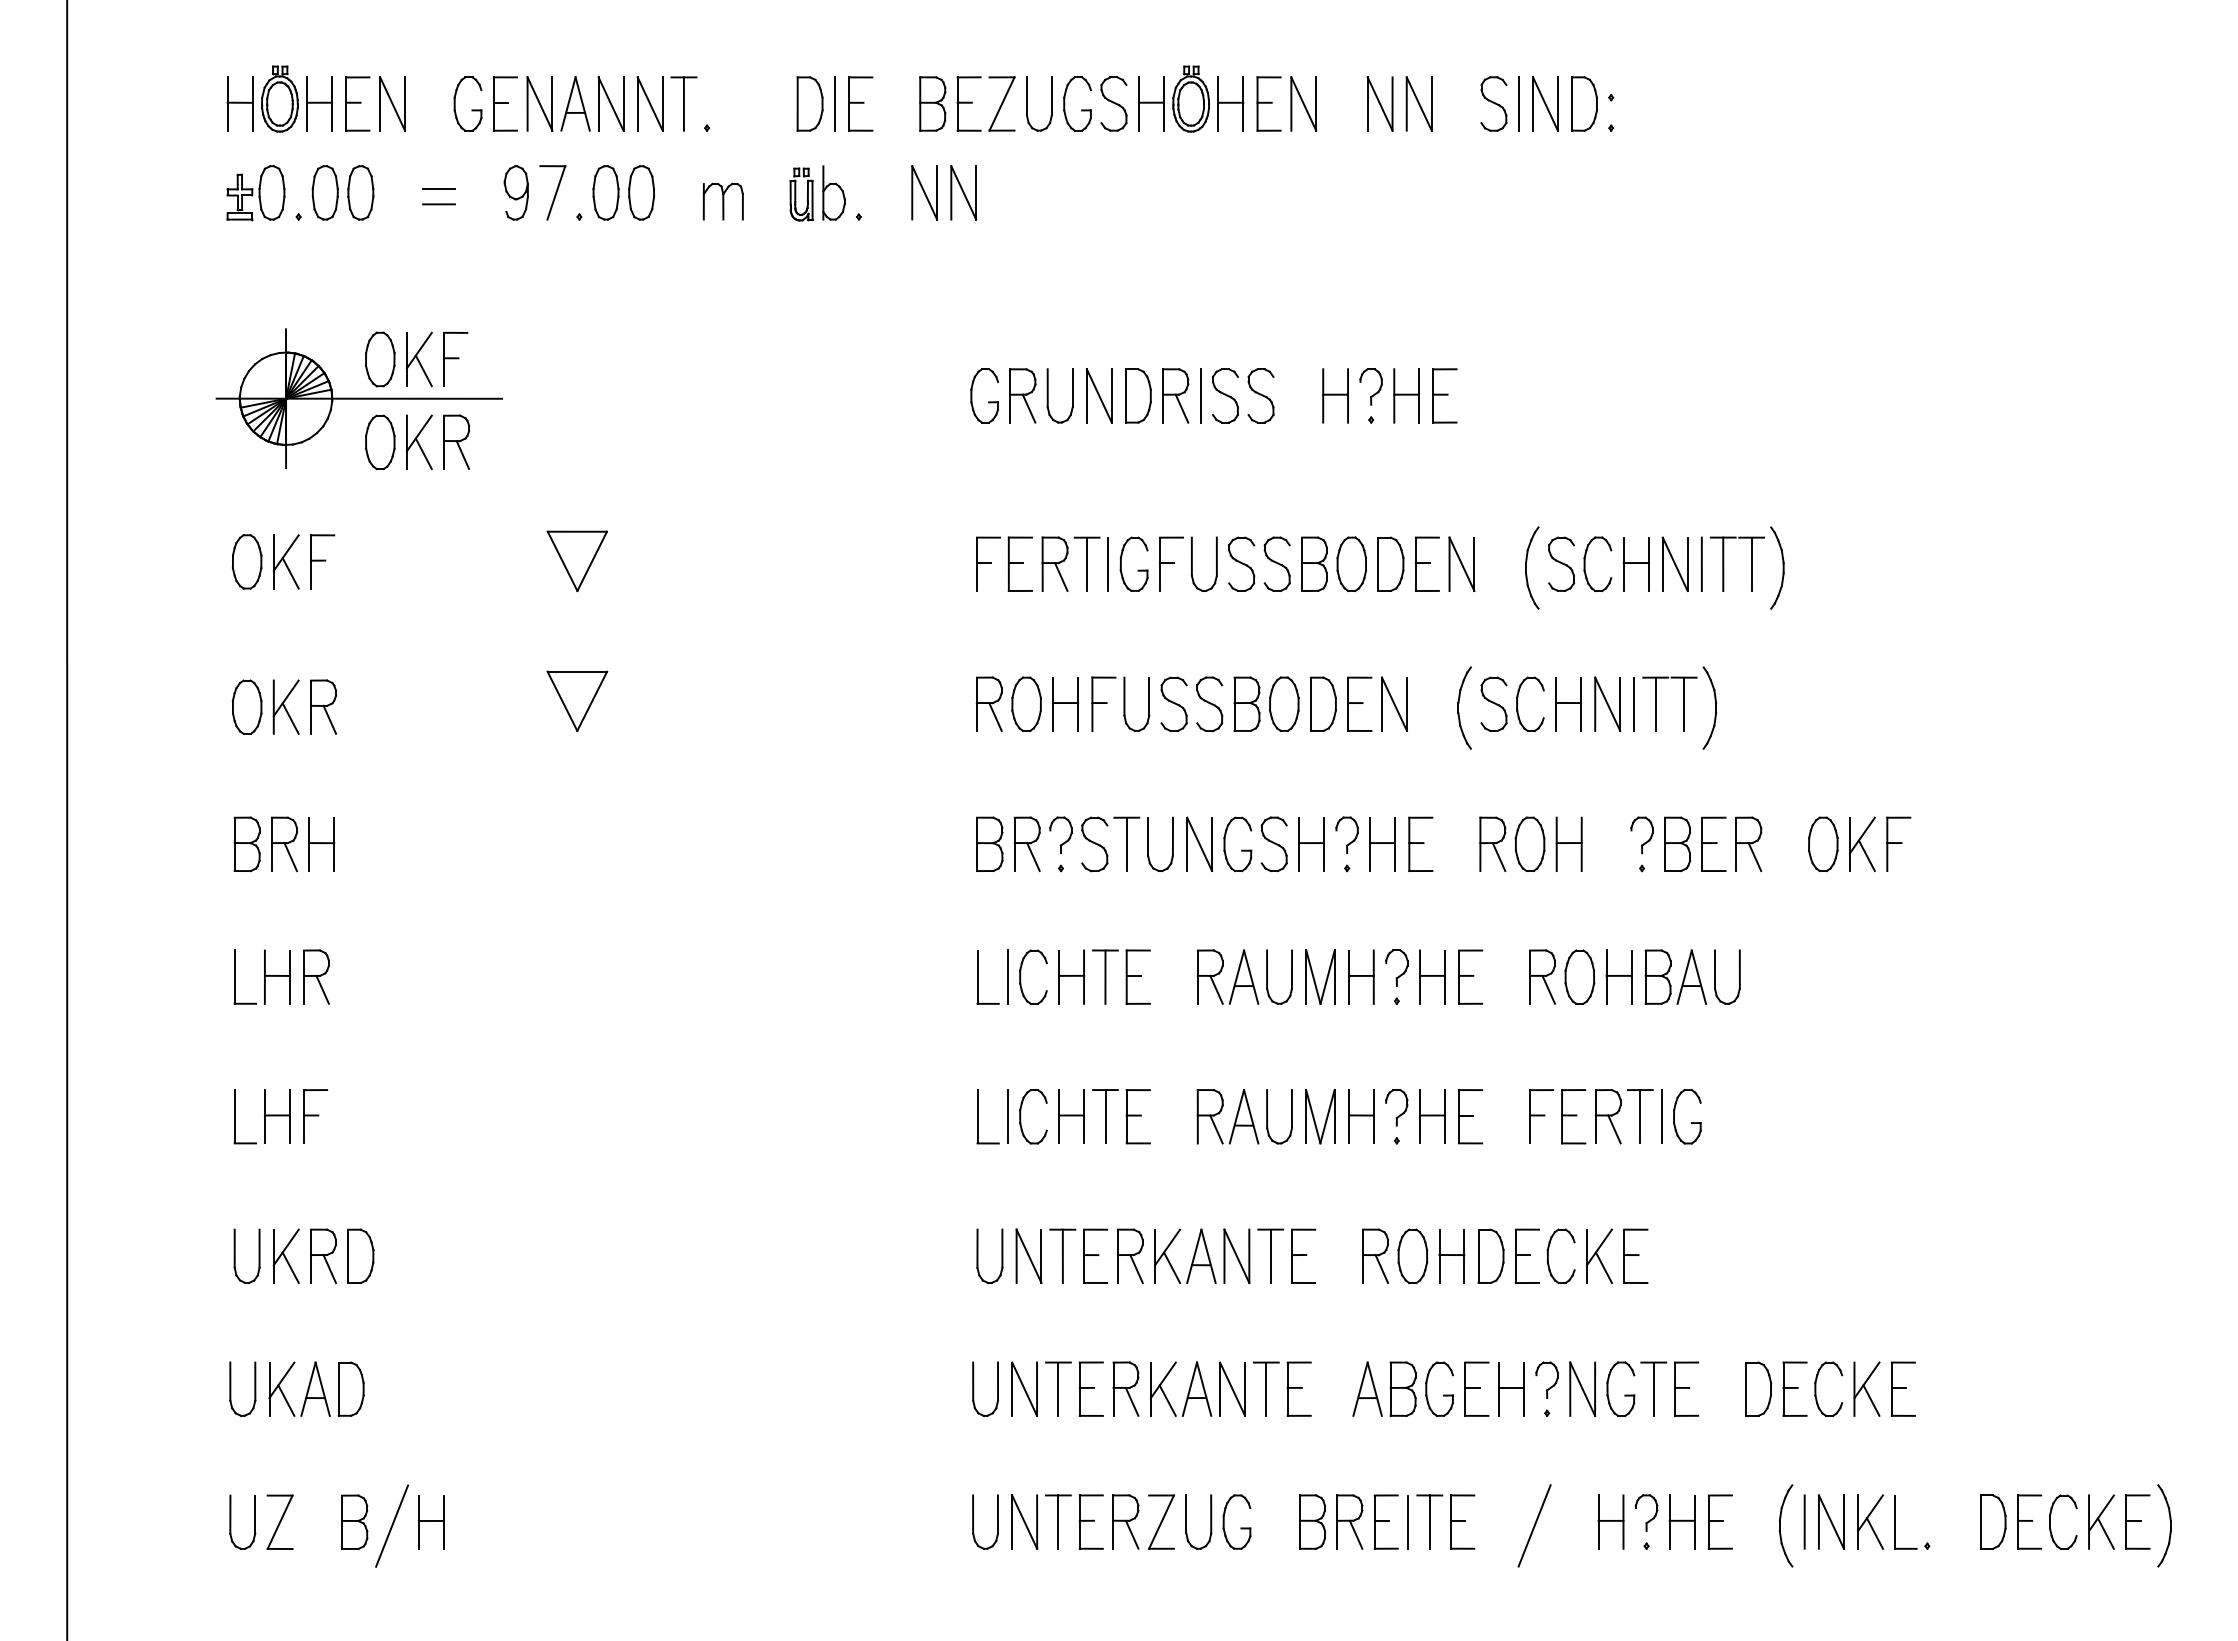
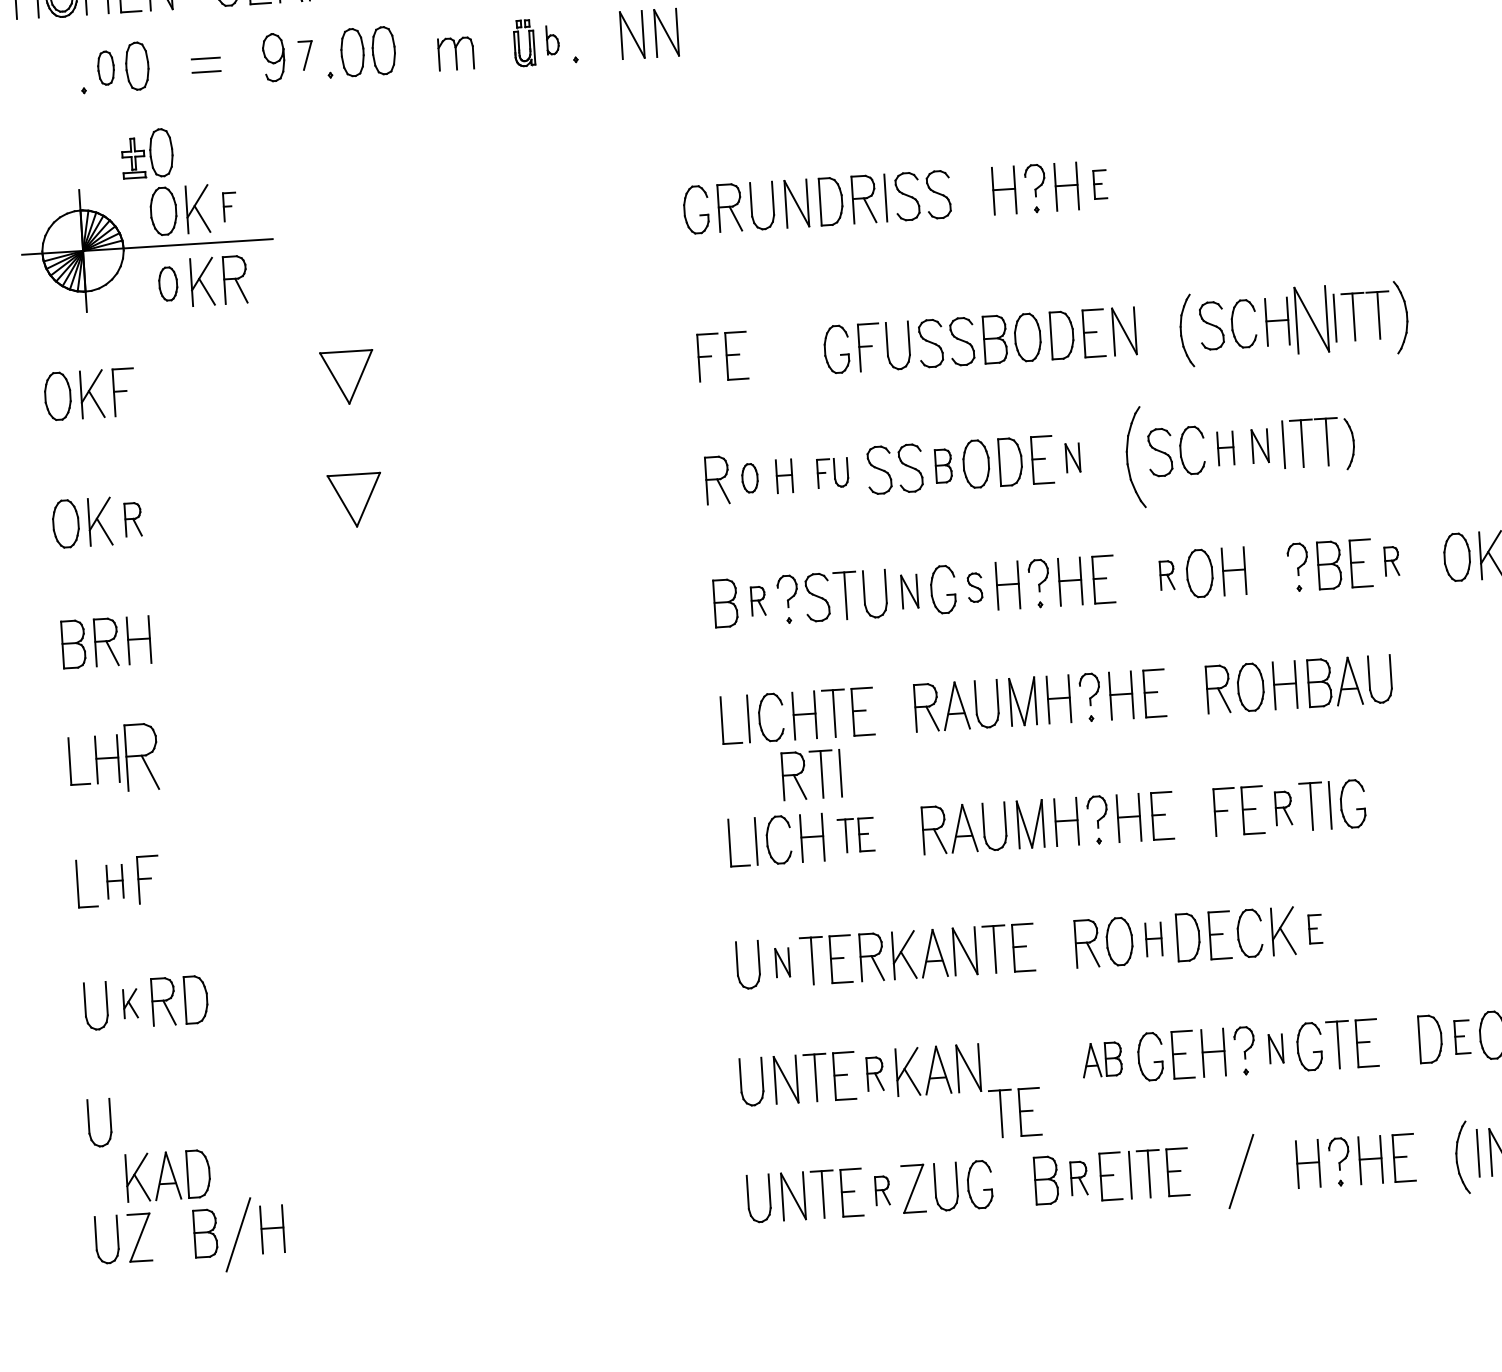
part: (324, 192) -> (105, 67), size x0.7
part: (552, 192) -> (305, 55), size x0.6
part: (833, 192) -> (552, 39), size x0.6
part: (255, 193) -> (146, 154), moved
part: (455, 358) -> (229, 206), size x0.6
part: (1444, 395) -> (1099, 184), size x0.6
part: (380, 441) -> (168, 283), size x0.7
part: (1066, 559) -> (803, 771), moved
part: (1674, 563) -> (1311, 318), size x1.4
part: (1026, 703) -> (749, 477), size x0.6
part: (1120, 703) -> (832, 472), size x0.6
part: (1246, 703) -> (943, 465), size x0.7
part: (1394, 703) -> (1072, 457), size x0.6
part: (1607, 703) -> (1259, 445), size x0.7
part: (1065, 704) -> (784, 476), size x0.7
part: (1568, 704) -> (1225, 448), size x0.7
part: (323, 706) -> (132, 519), size x0.7
part: (1464, 707) -> (1134, 456), size x1.4
part: (1709, 707) -> (1349, 443), size x0.7
part: (1026, 843) -> (757, 600), size x0.6
part: (1199, 843) -> (909, 591), size x0.7
part: (1492, 843) -> (1166, 574), size x0.6
part: (1748, 843) -> (1391, 560), size x0.6
part: (1273, 844) -> (974, 587), size x0.6
part: (316, 976) -> (141, 756), size x1.4
part: (277, 1116) -> (115, 881), size x0.7
part: (1121, 1116) -> (856, 834), size x0.7
part: (1608, 1116) -> (1283, 808), size x0.7
part: (285, 1255) -> (129, 1003), size x0.6
part: (1028, 1255) -> (782, 962), size x0.6
part: (1635, 1255) -> (1315, 928), size x0.6
part: (1451, 1256) -> (1153, 939), size x0.7
part: (316, 1388) -> (168, 1175), moved
part: (1125, 1388) -> (874, 1073), size x0.7
part: (1282, 1388) -> (1015, 1112), moved
part: (1384, 1388) -> (1102, 1059), size x0.7
part: (1582, 1388) -> (1275, 1048), size x0.6
part: (1794, 1388) -> (1461, 1036), size x0.7
part: (1125, 1521) -> (881, 1190), size x0.6
part: (1349, 1521) -> (1078, 1177), size x0.7

